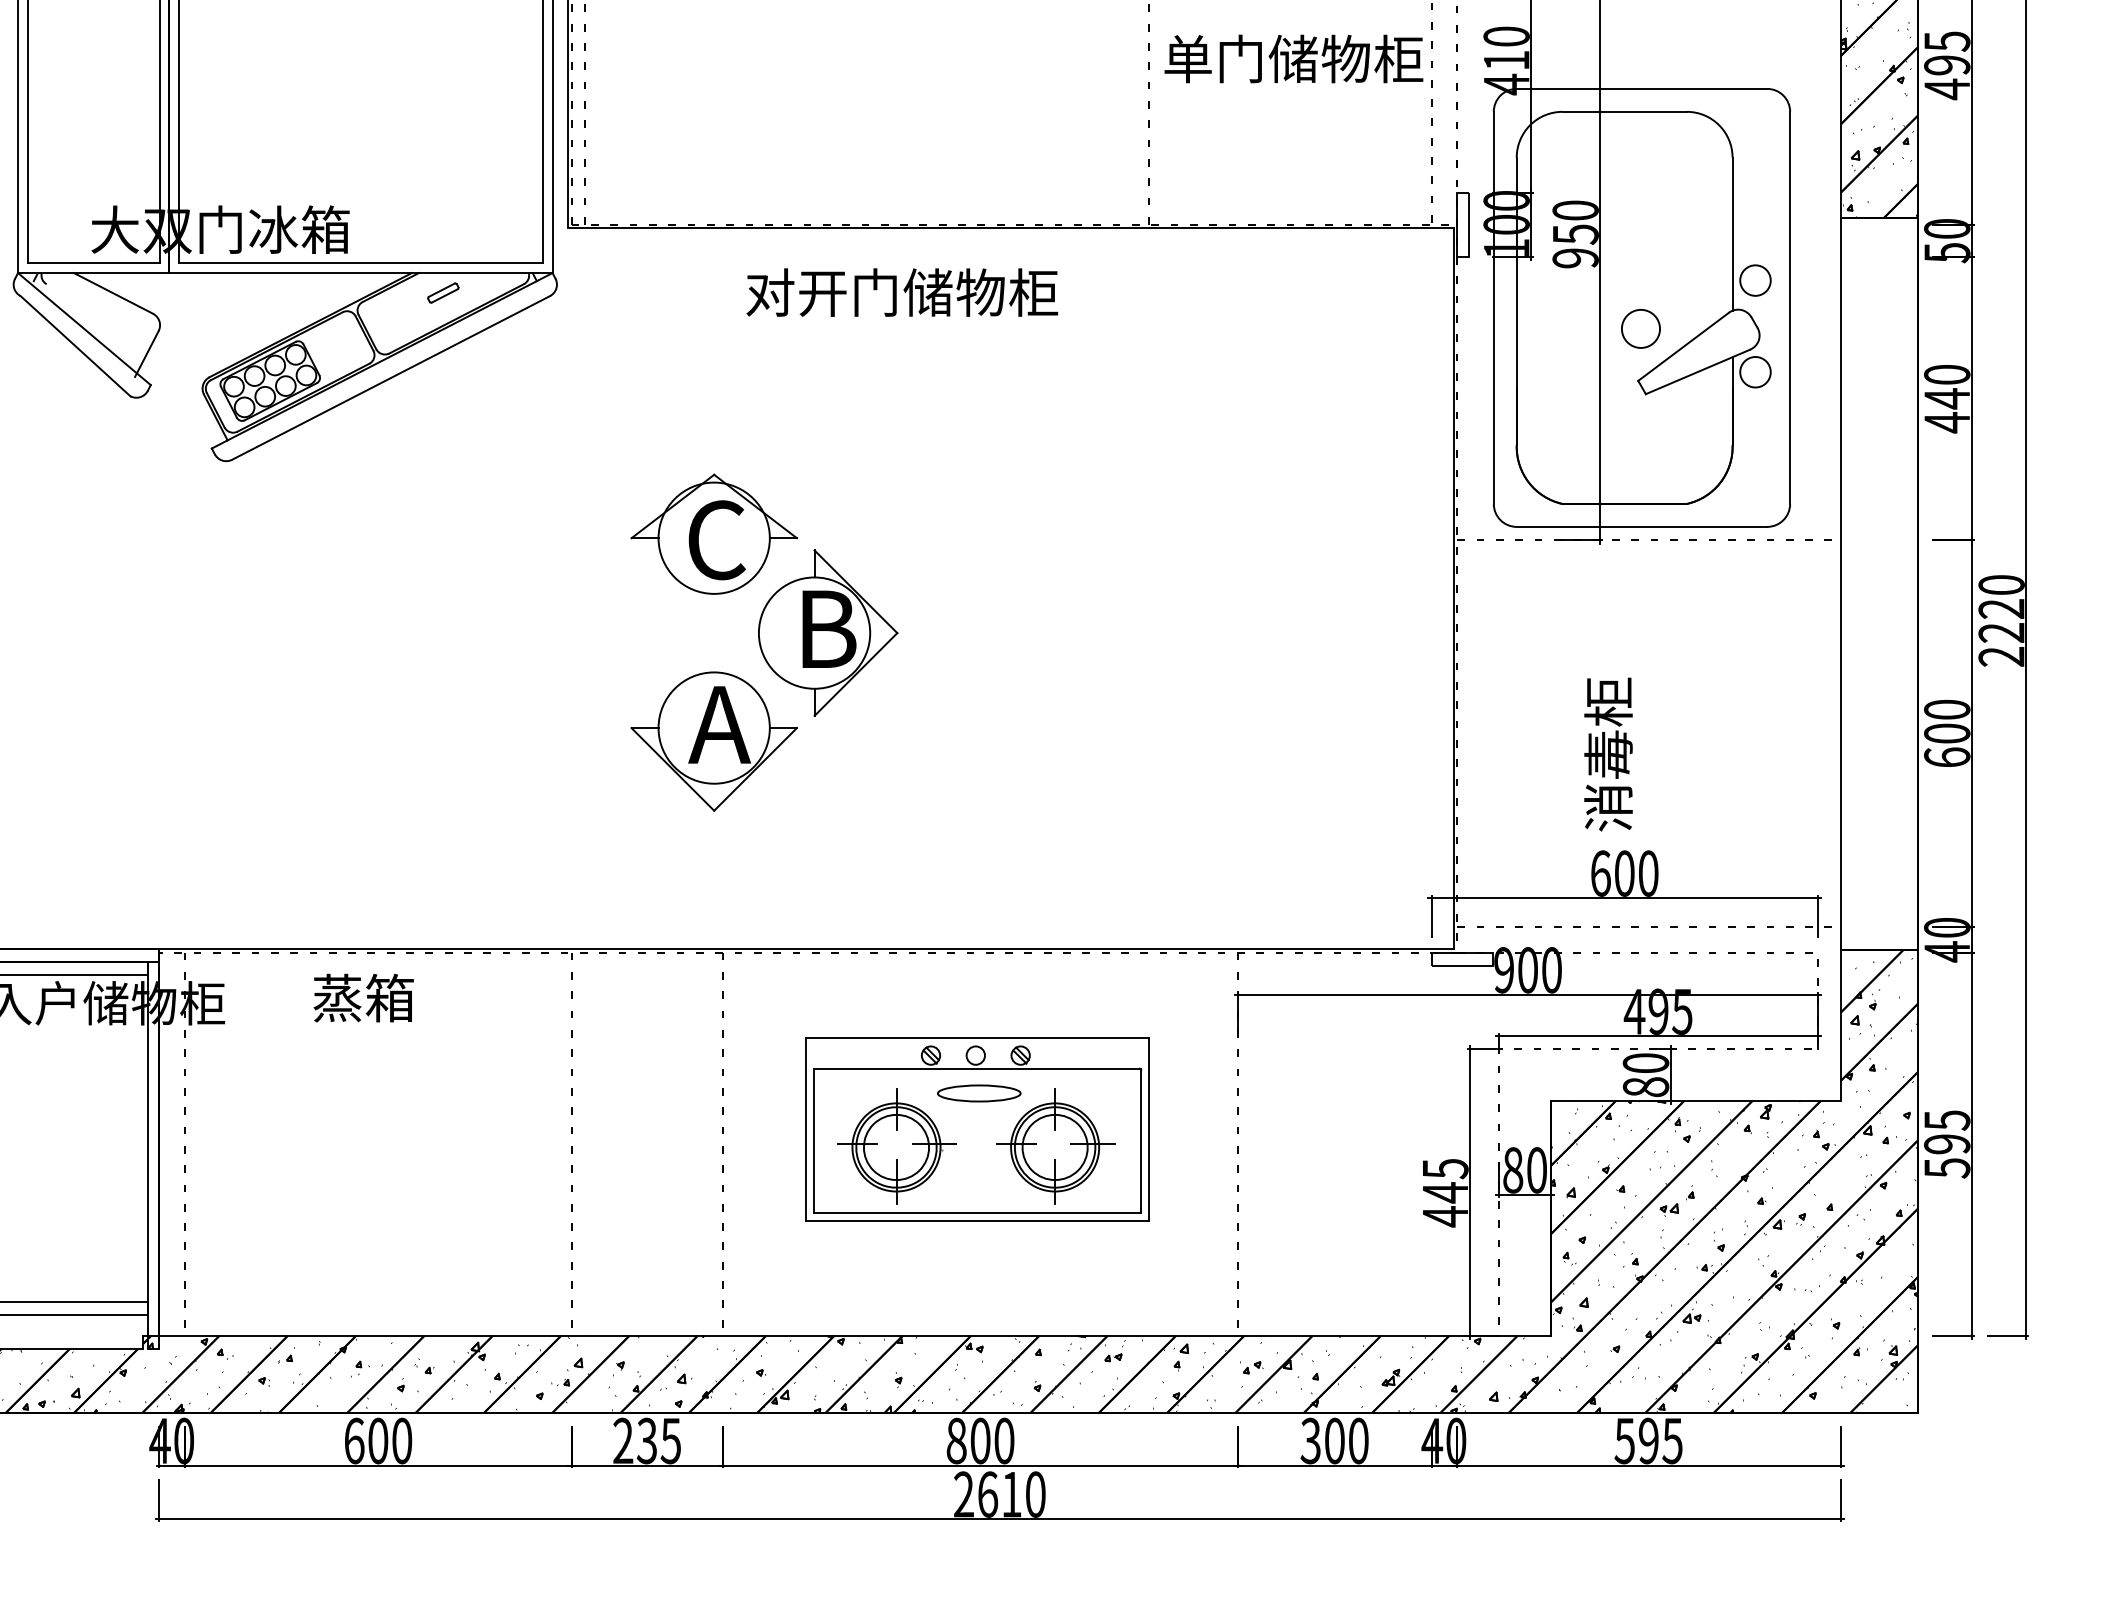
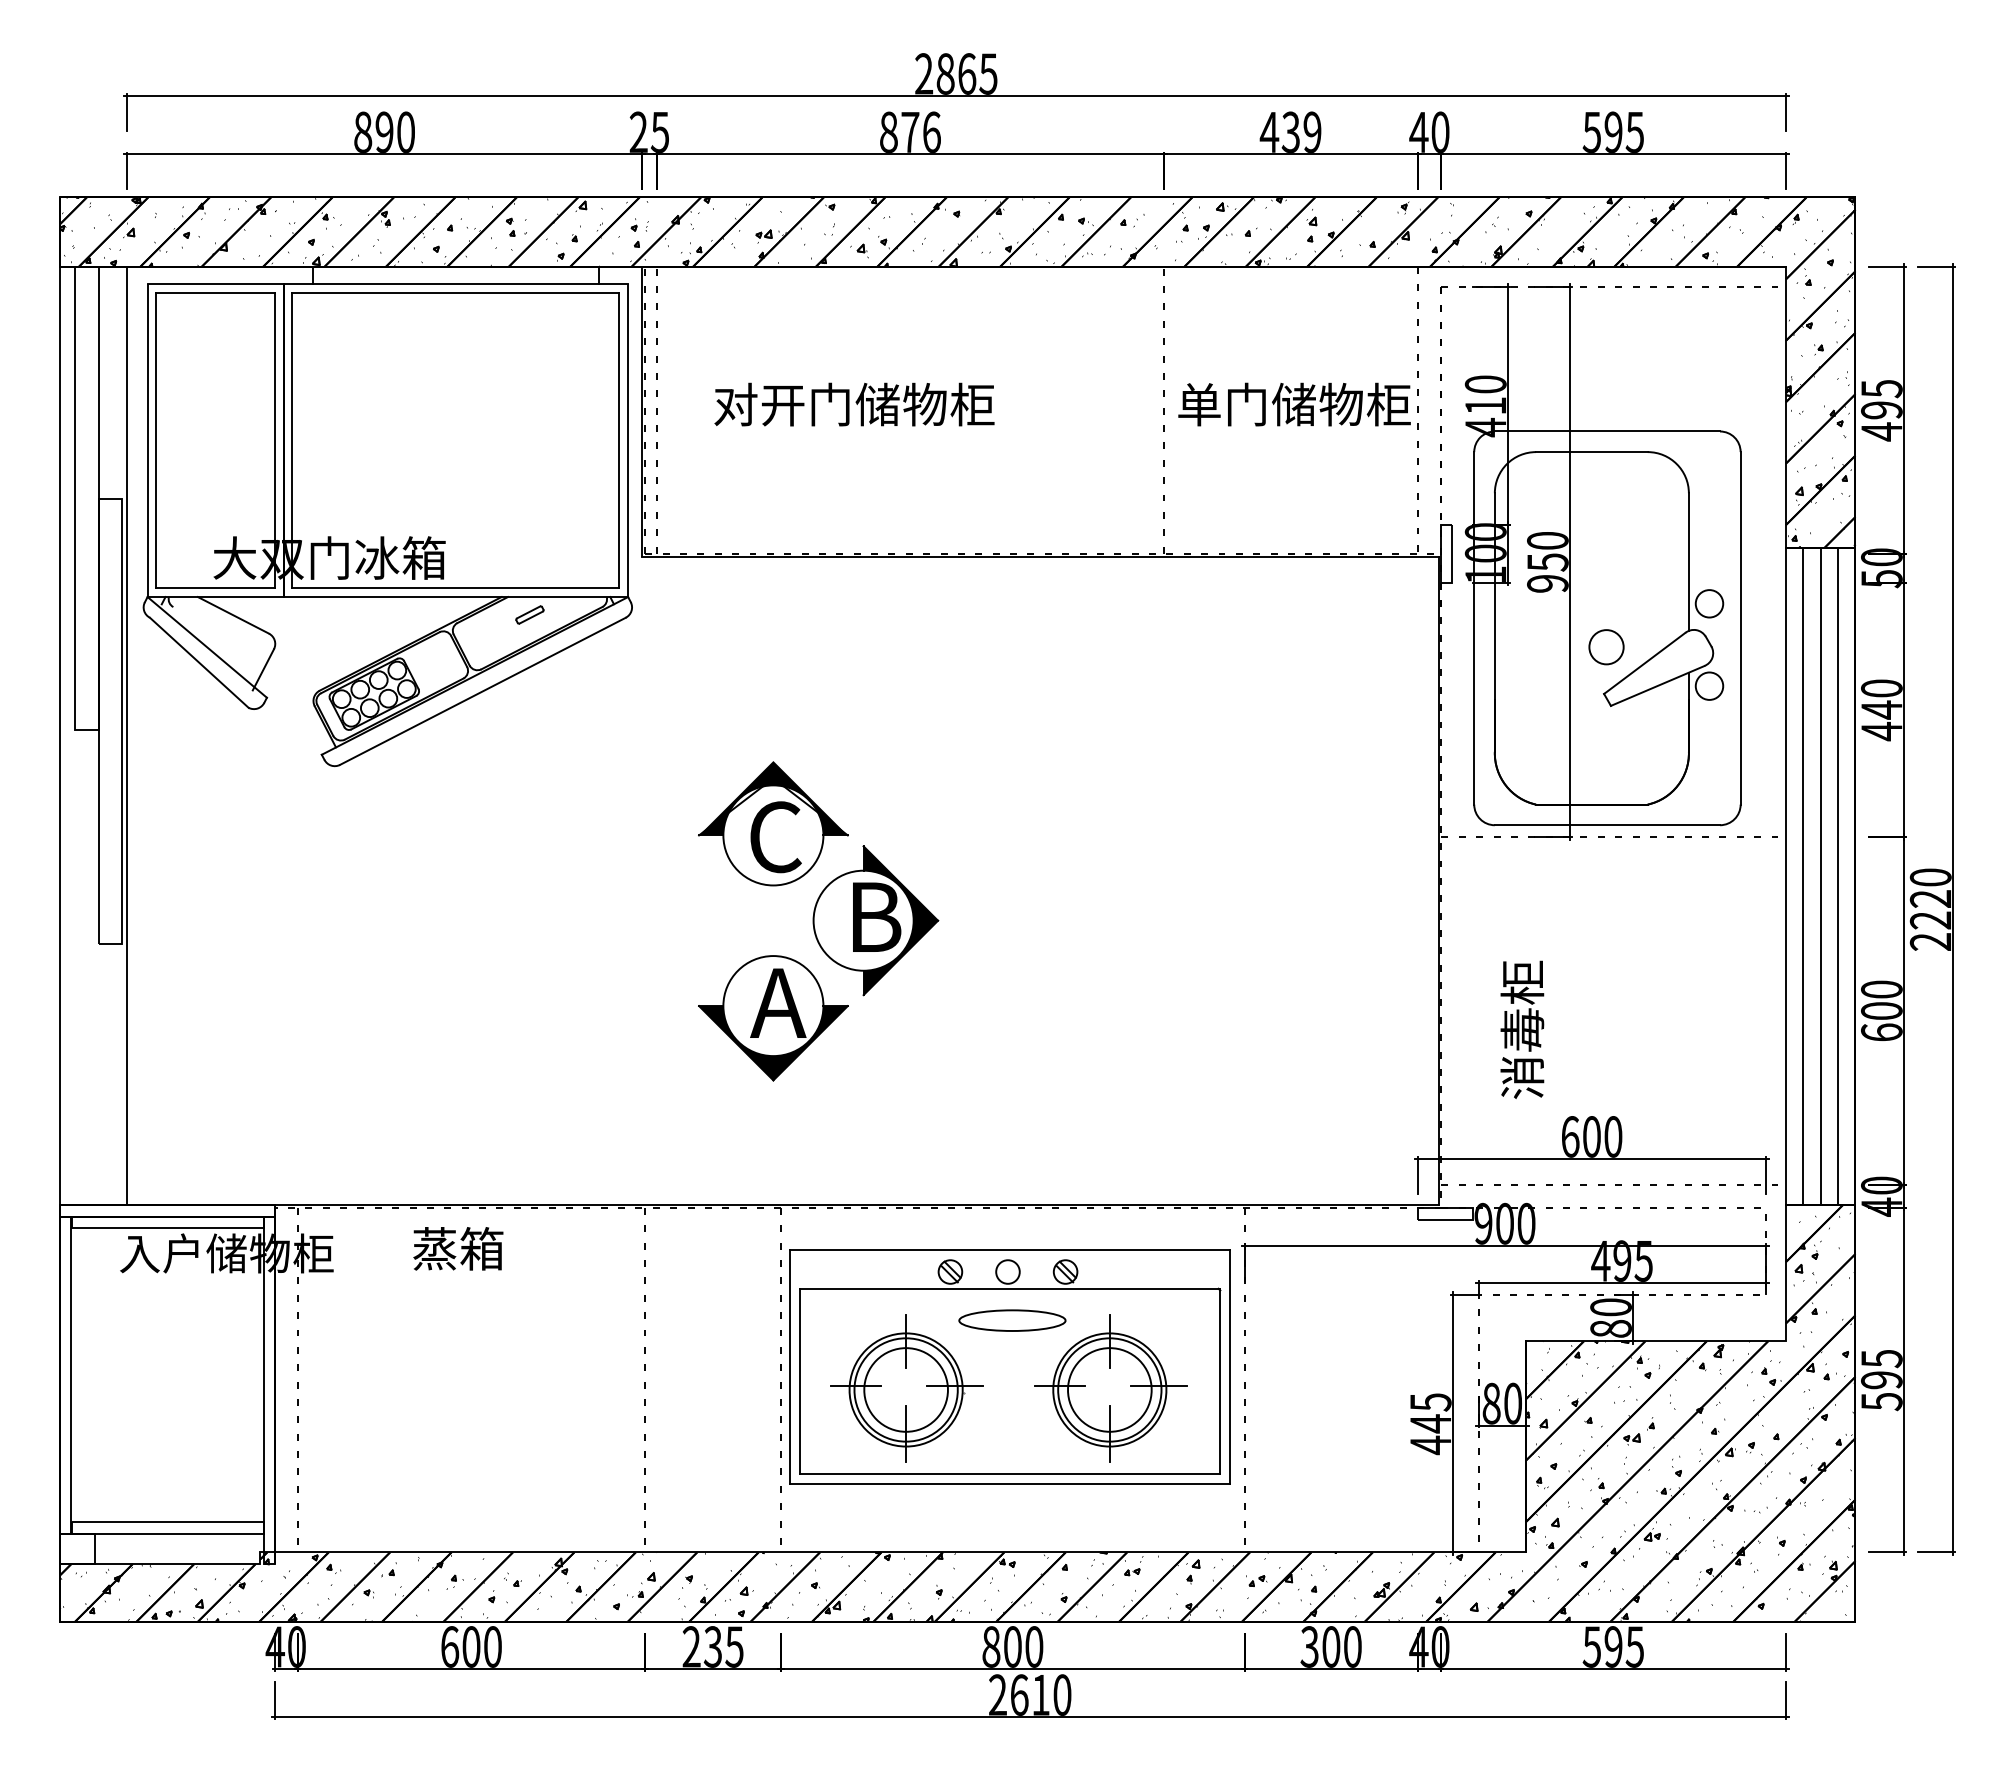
text: (902, 292) -> (854, 404), moved
fill: (714, 497) -> (773, 798), added
line: (1860, 583) -> (1803, 876), added
line: (1878, 583) -> (1820, 876), added
line: (1899, 583) -> (1838, 876), added
fill: (855, 632) -> (900, 920), added
text: (1608, 754) -> (1522, 1029), moved
fill: (714, 769) -> (773, 1043), added
part: (976, 1129) -> (1009, 1366), size x1.43

